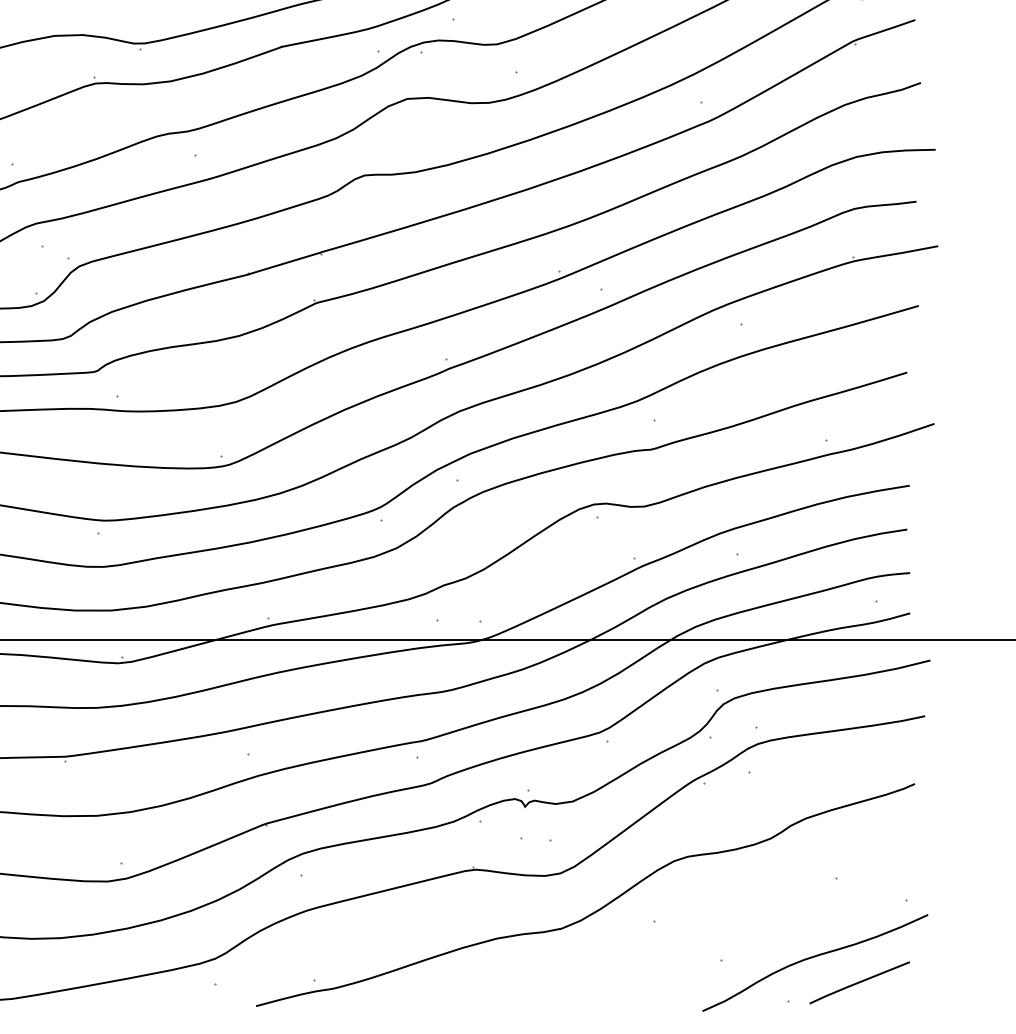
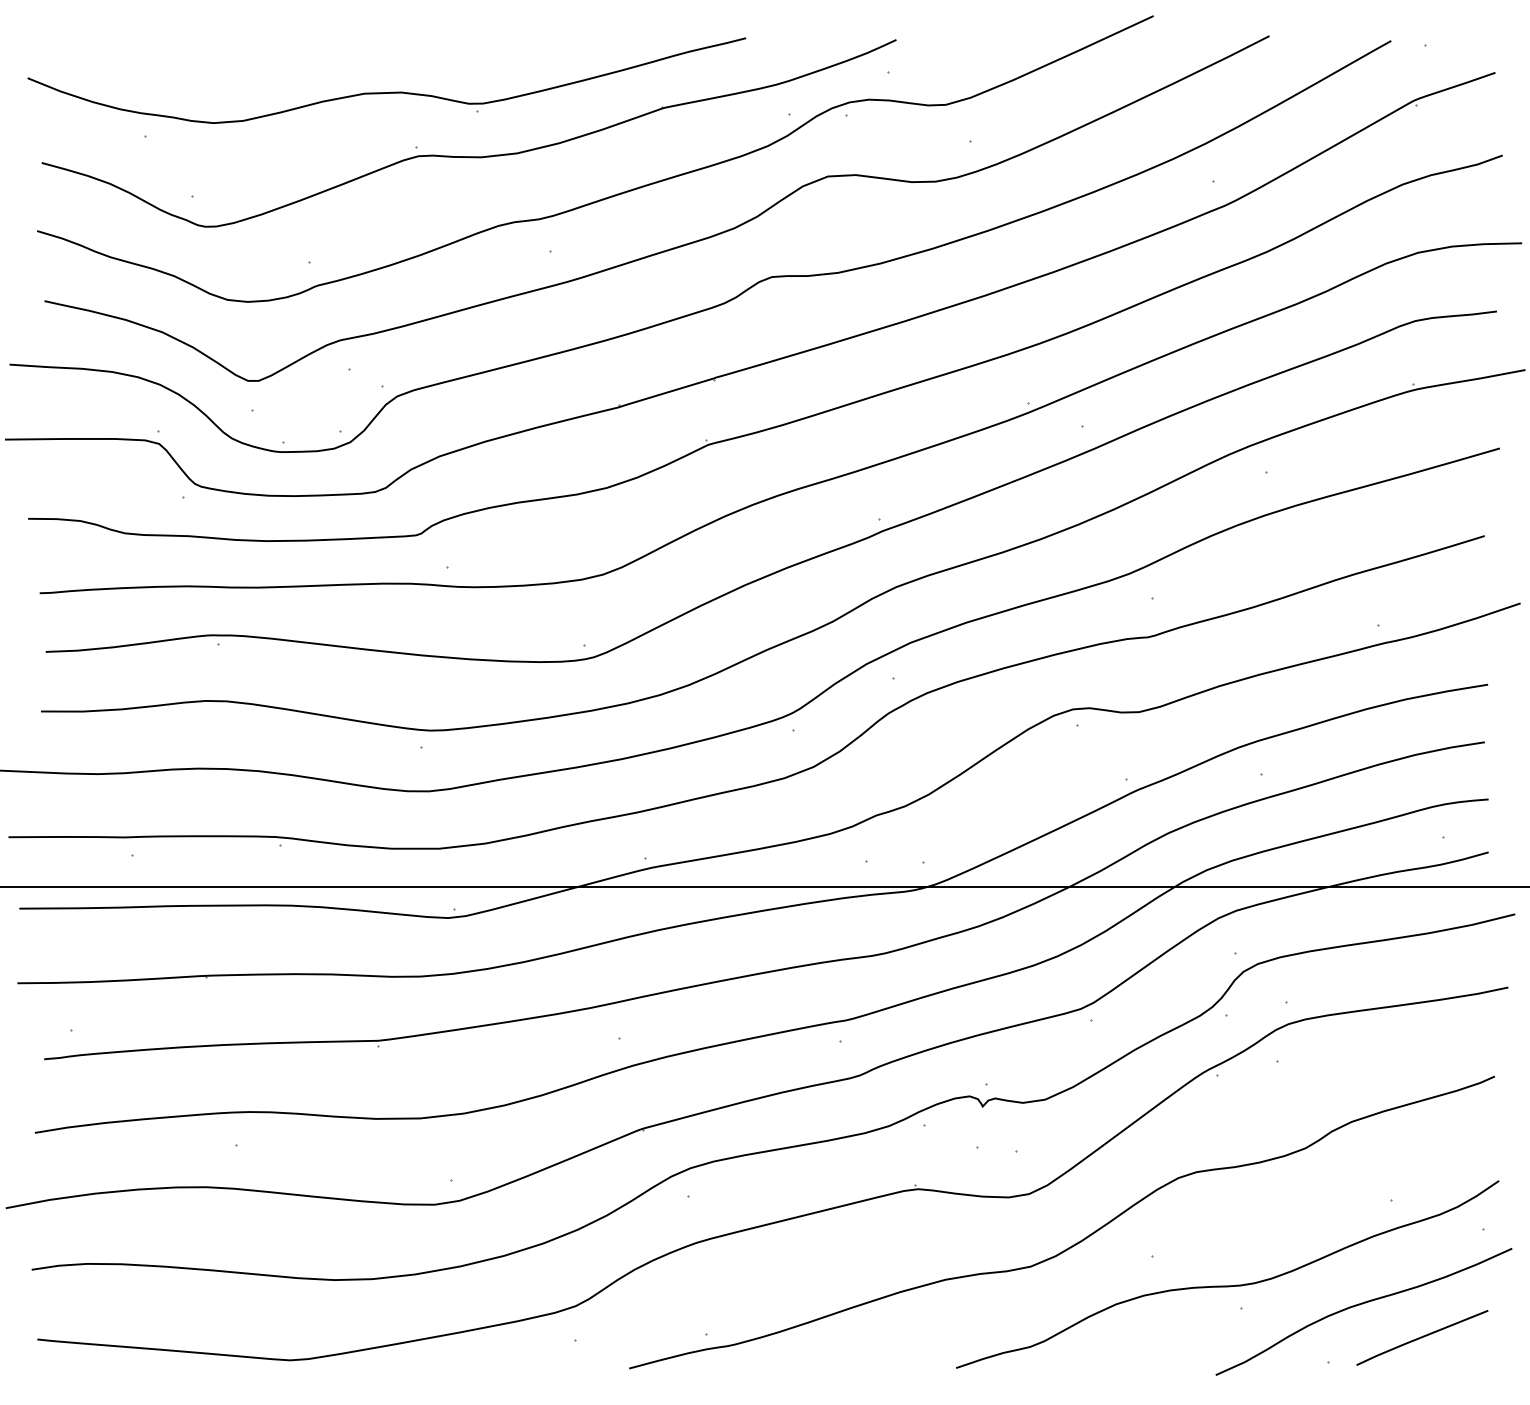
curve: (711, 942) -> (1227, 1285), added

